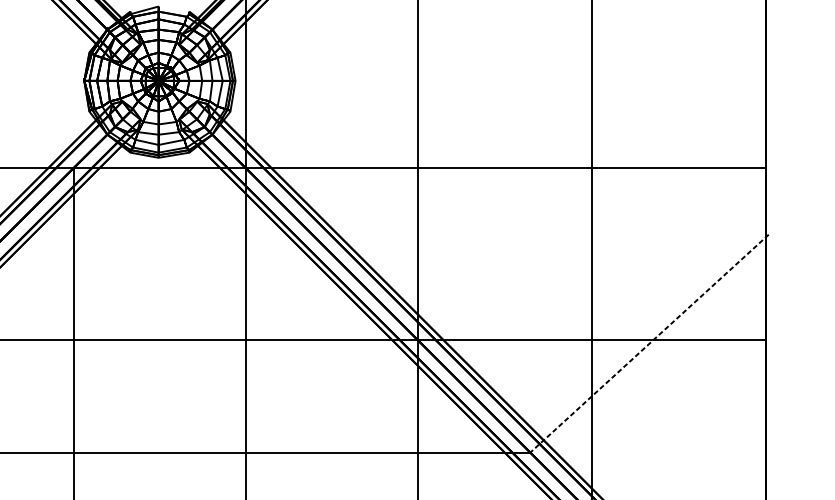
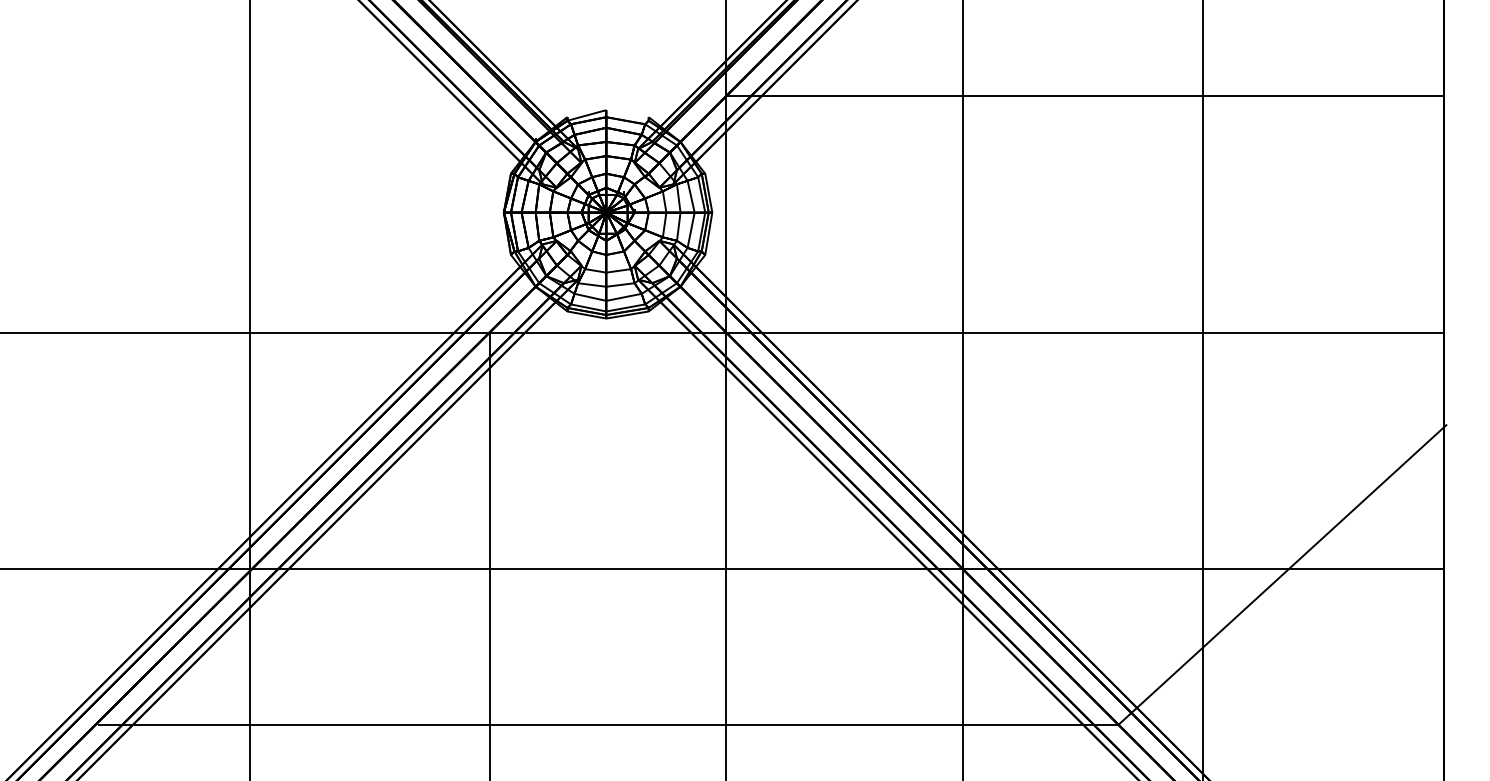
line: (649, 343) -> (1282, 574), dashed -> solid

